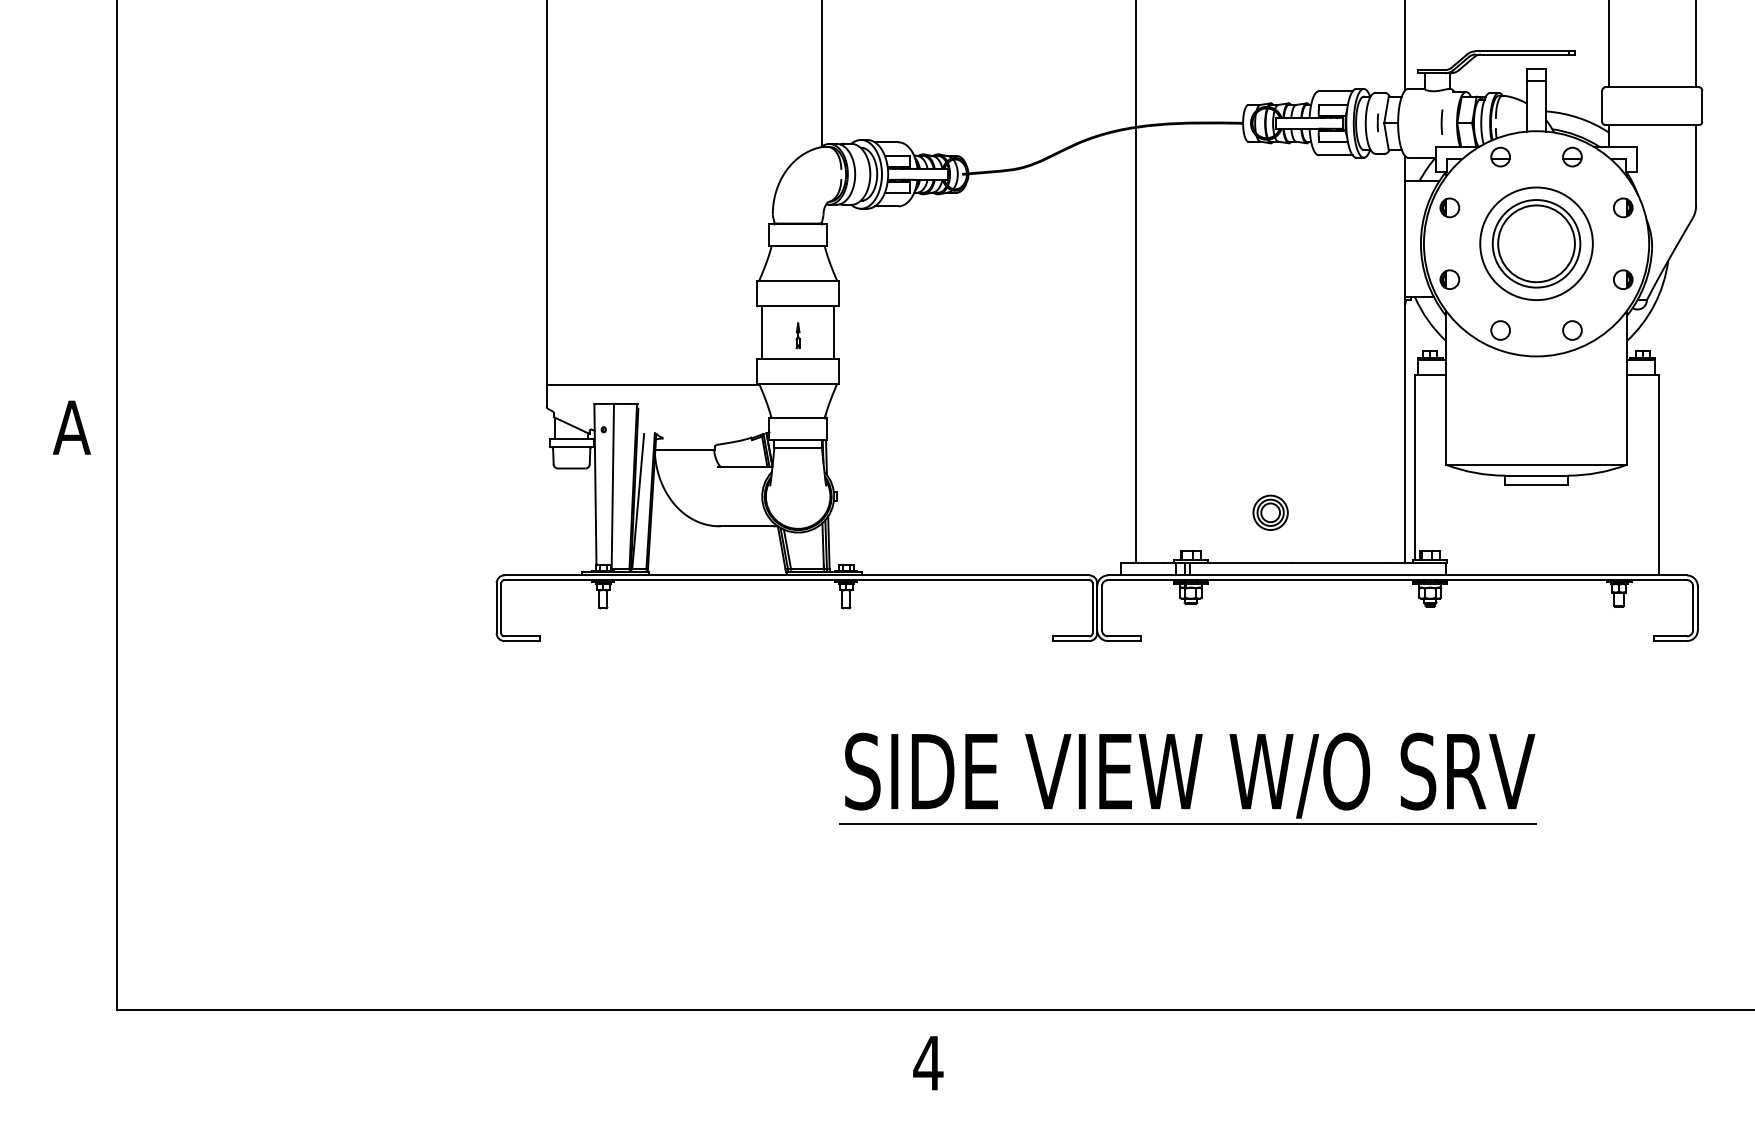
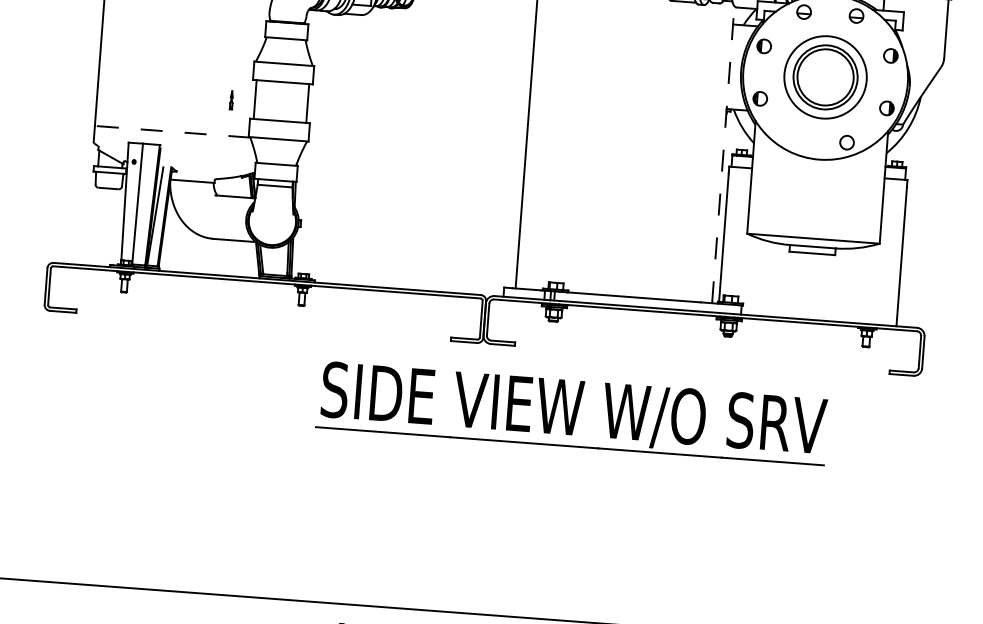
circle: (1500, 330) -> (794, 138), removed
part: (797, 335) -> (231, 100), moved
line: (1405, 359) -> (723, 154), solid -> dashed
line: (652, 384) -> (172, 131), solid -> dashed
part: (1270, 512) -> (616, 259), removed
part: (1187, 778) -> (571, 412), moved

